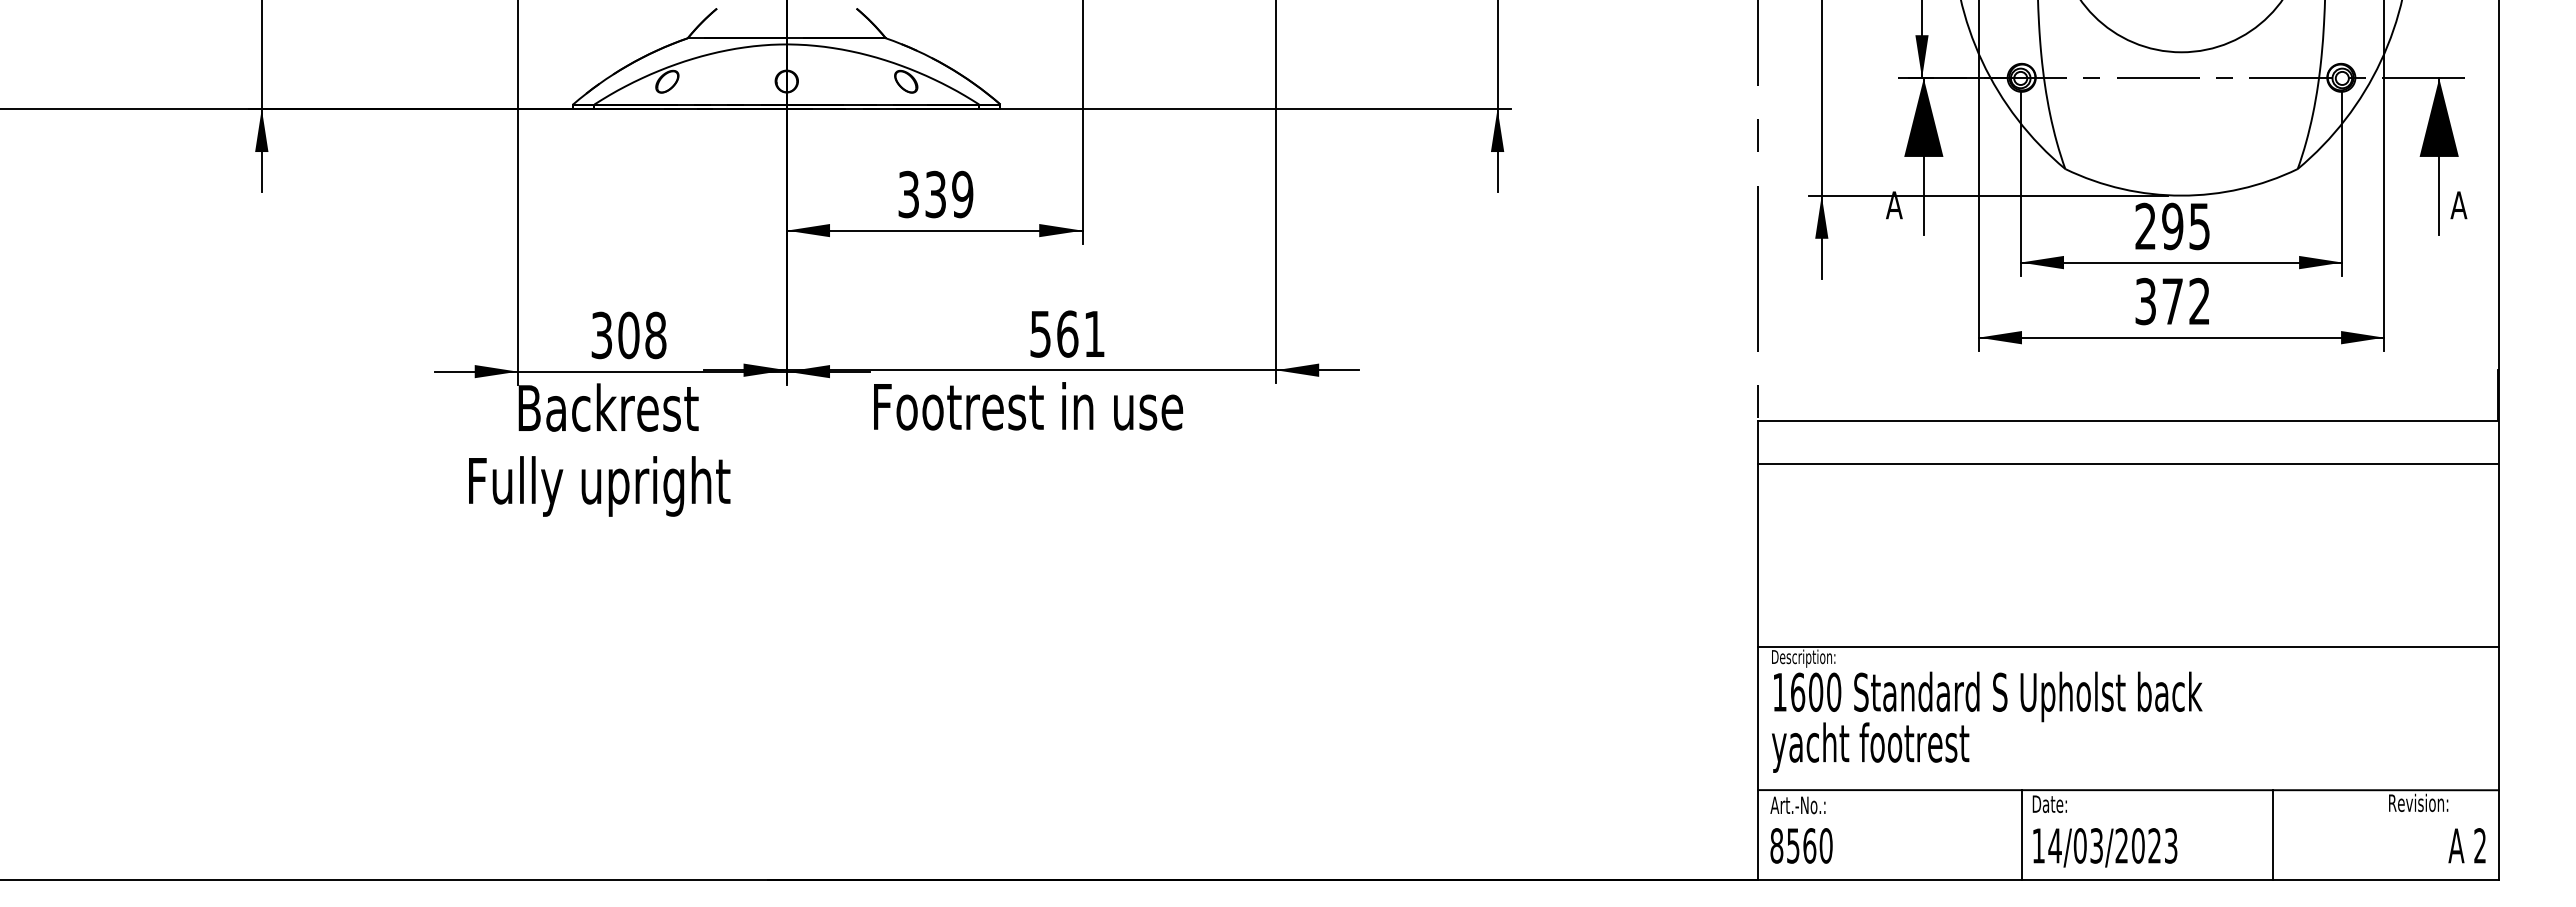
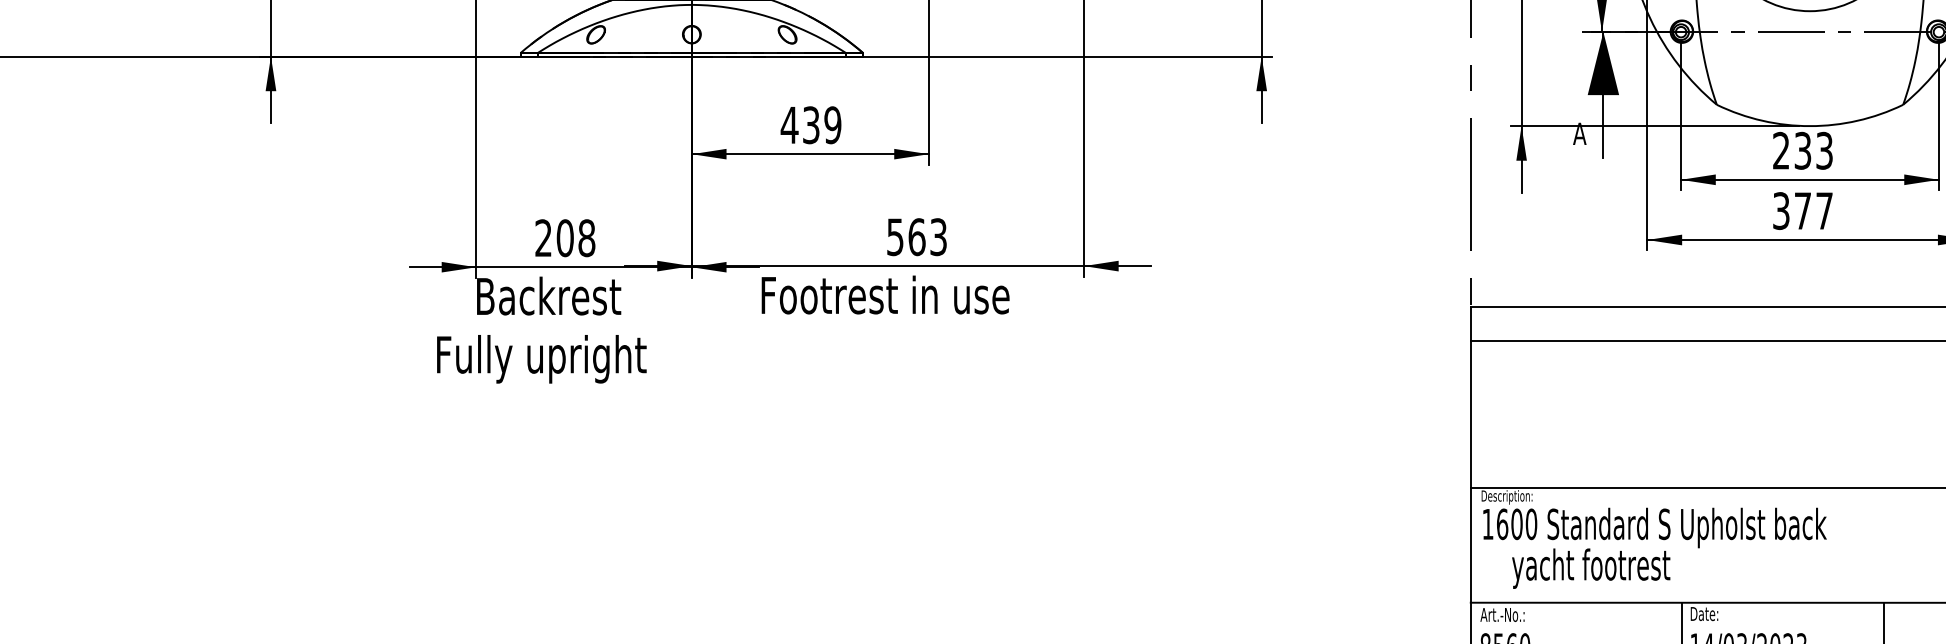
text: (908, 194) -> (789, 125), 339 -> 439
text: (2185, 226) -> (1813, 150), 295 -> 233
text: (2199, 300) -> (1824, 210), 372 -> 377
text: (1094, 333) -> (938, 236), 561 -> 563
text: (601, 335) -> (543, 238), 308 -> 208
text: (1870, 747) -> (1591, 568), moved

